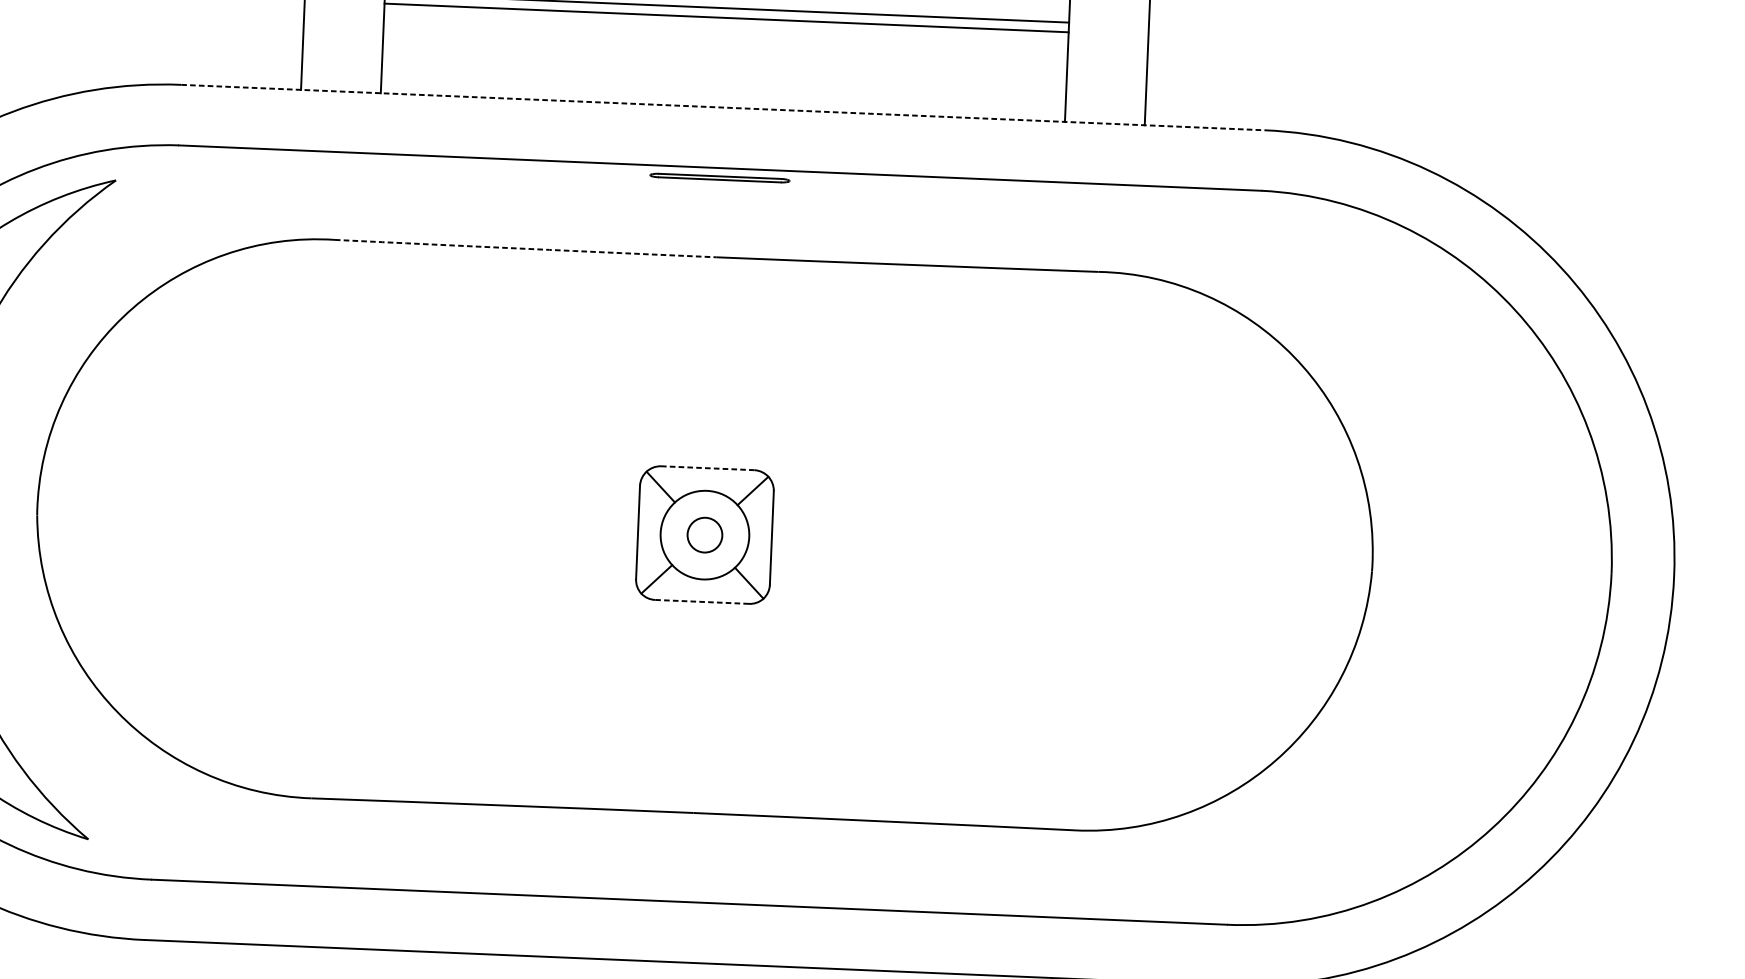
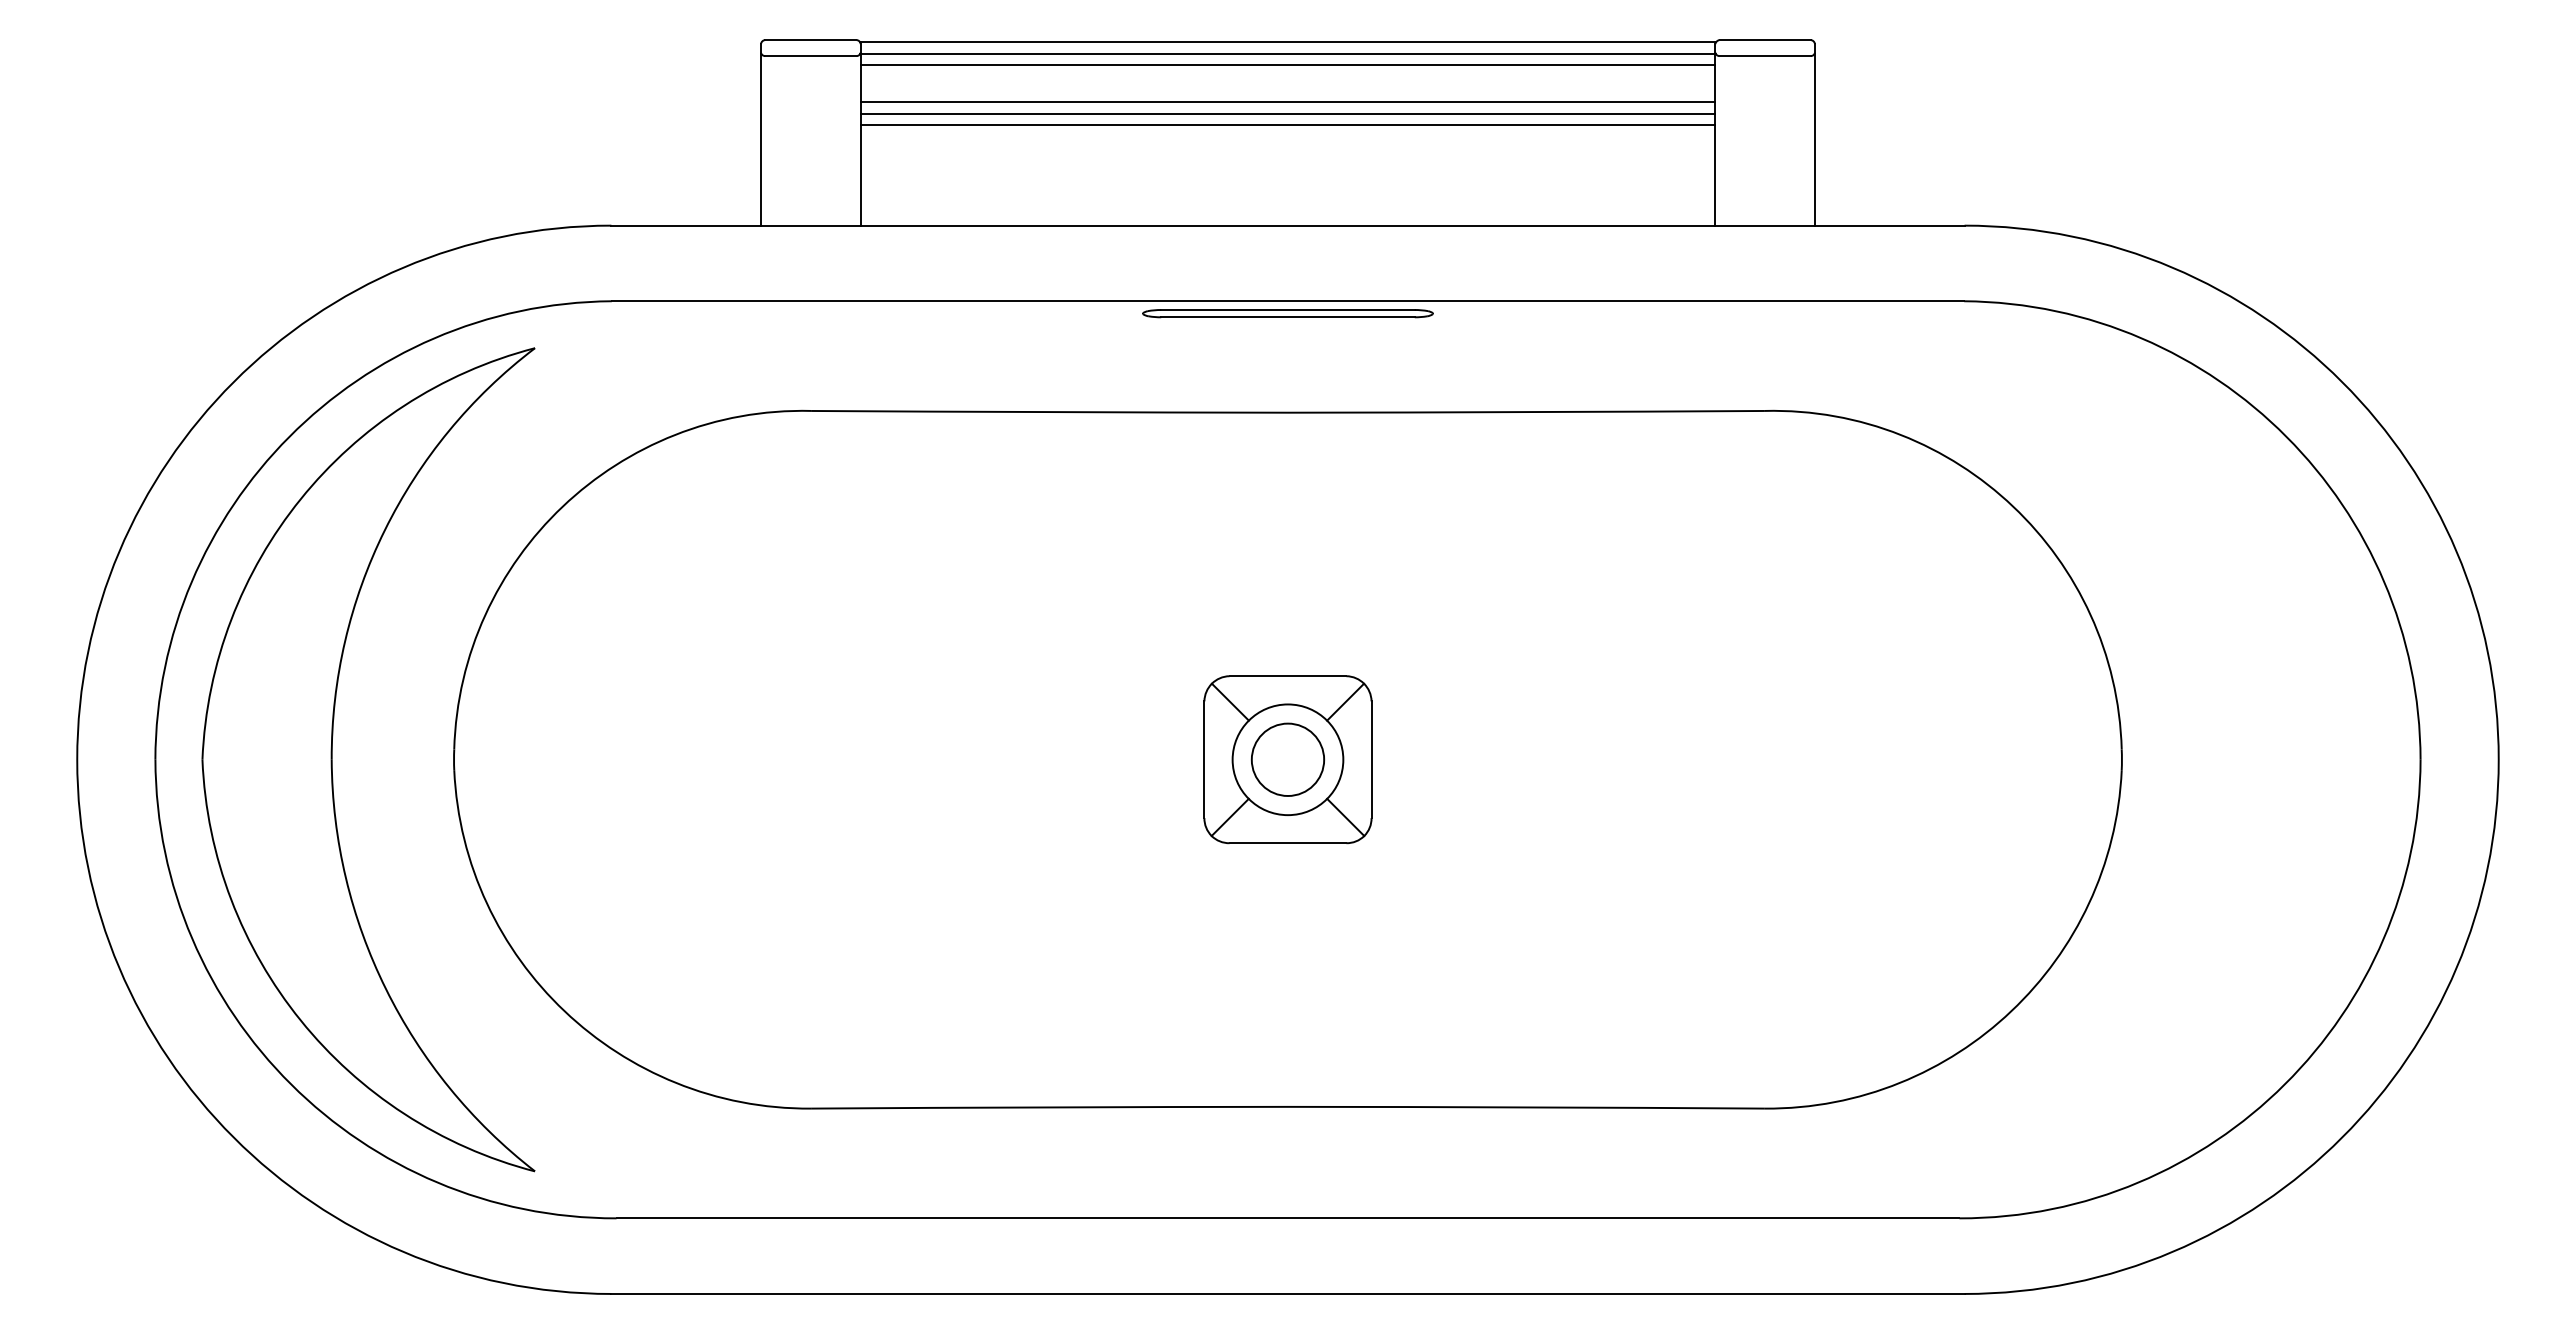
line: (725, 26) -> (1287, 124), added
line: (722, 107) -> (1287, 225), dashed -> solid
part: (719, 177) -> (1287, 313), size x1.67
arc: (525, 249) -> (1049, 412), dashed -> solid
line: (708, 468) -> (1288, 676), dashed -> solid
circle: (704, 534) -> (1287, 759), size x1.67
line: (701, 602) -> (1287, 843), dashed -> solid

